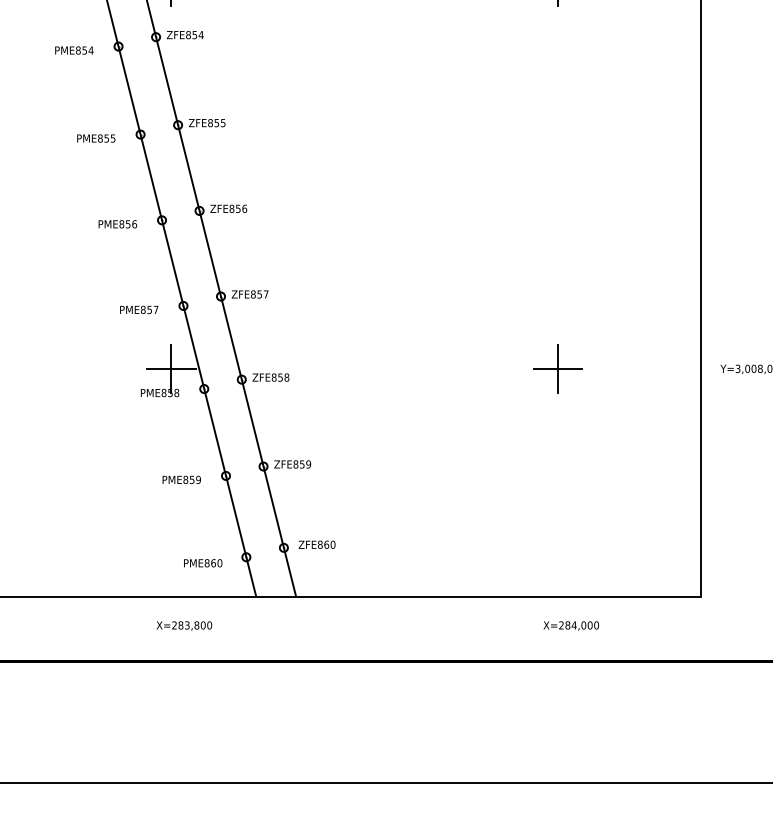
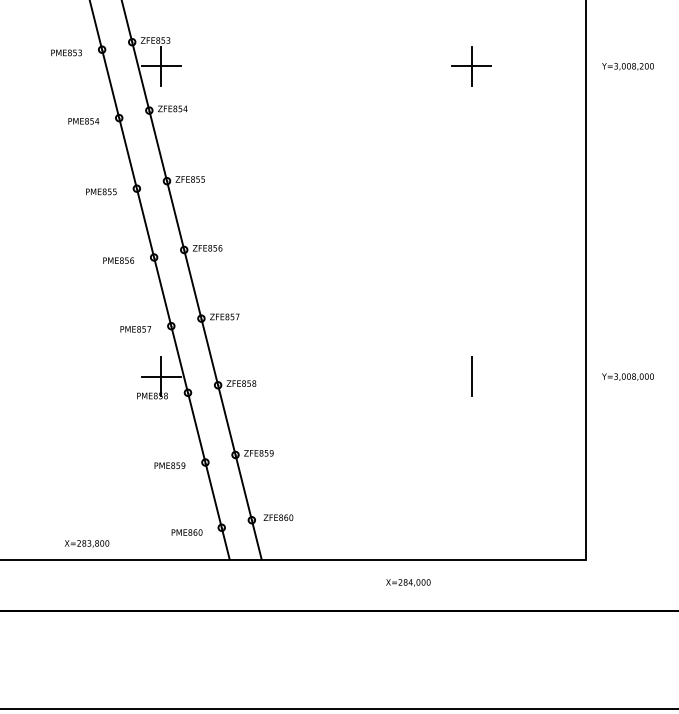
line: (557, 368) -> (471, 376), removed
text: (184, 625) -> (87, 543), moved
text: (571, 625) -> (408, 582), moved

